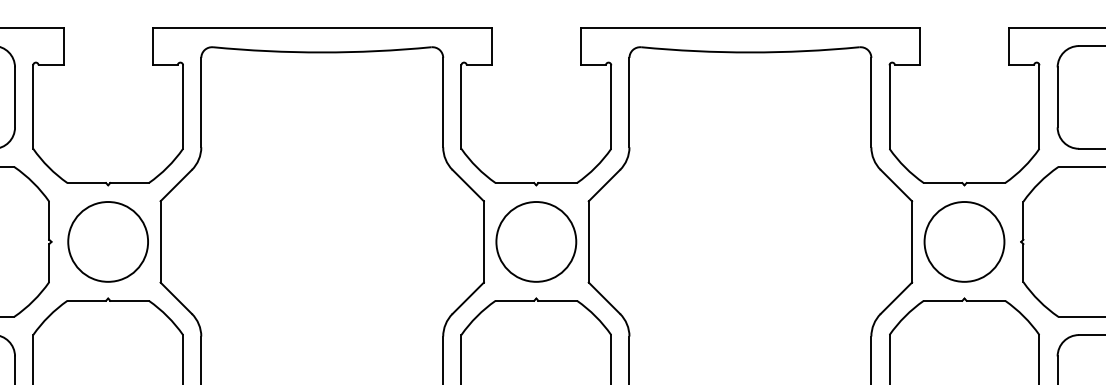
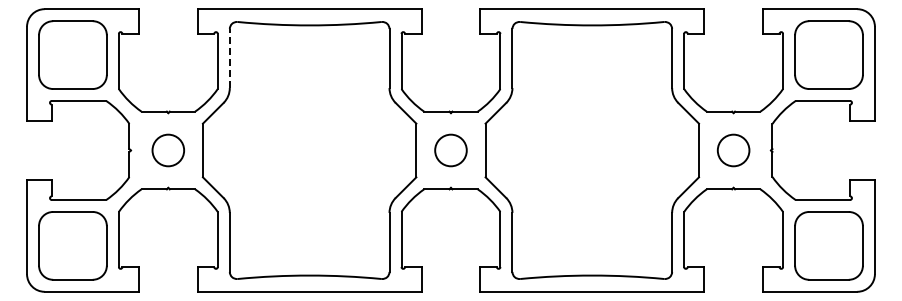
line: (200, 102) -> (229, 58), solid -> dashed
circle: (108, 241) -> (168, 150), size x0.6
circle: (535, 241) -> (450, 150), size x0.6
circle: (964, 241) -> (733, 150), size x0.6

